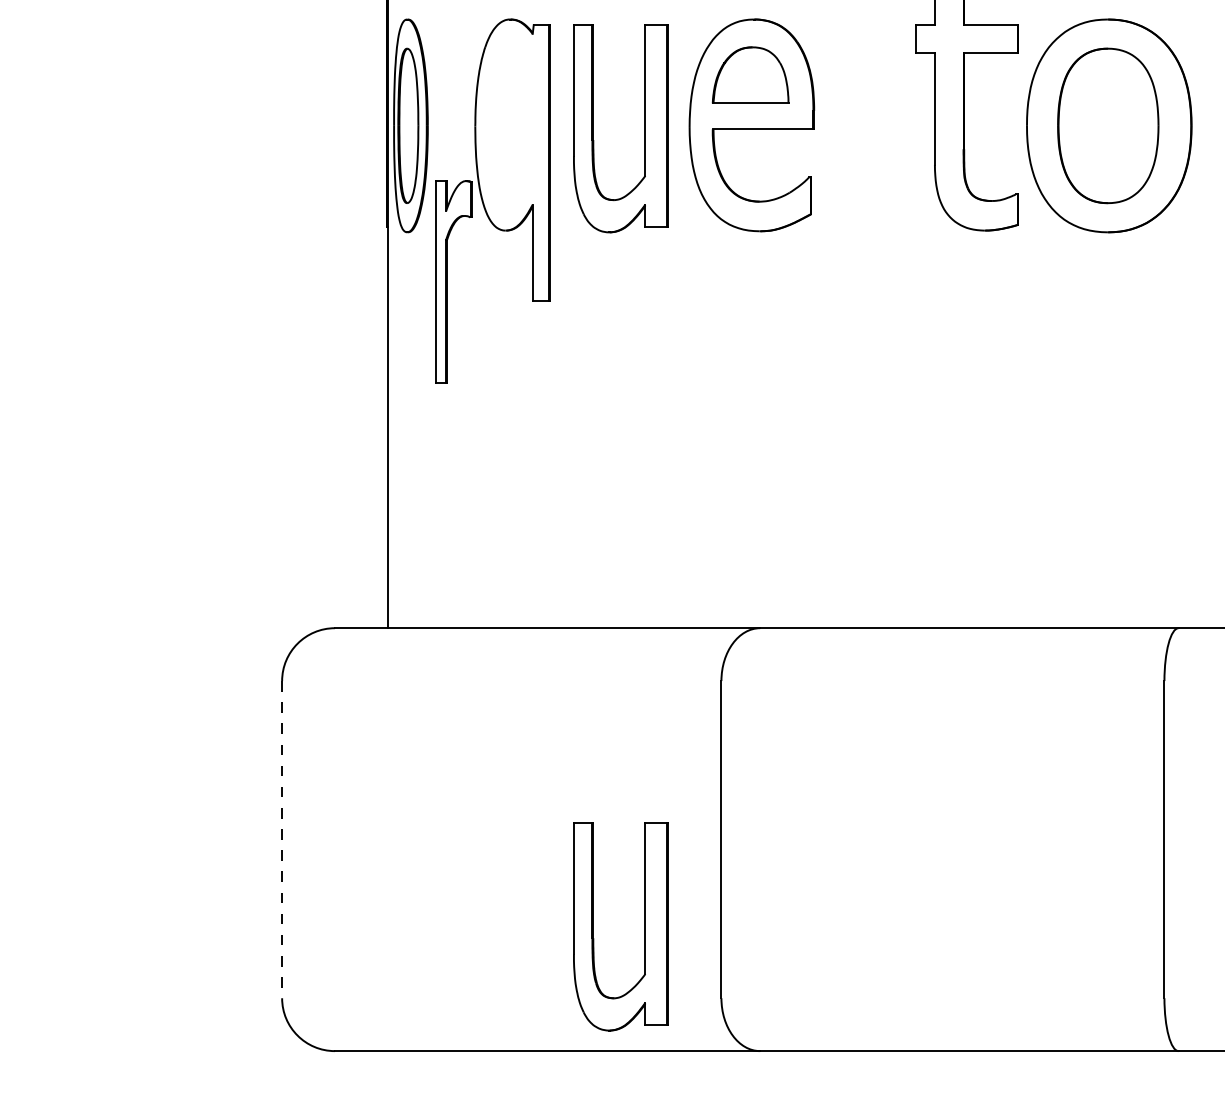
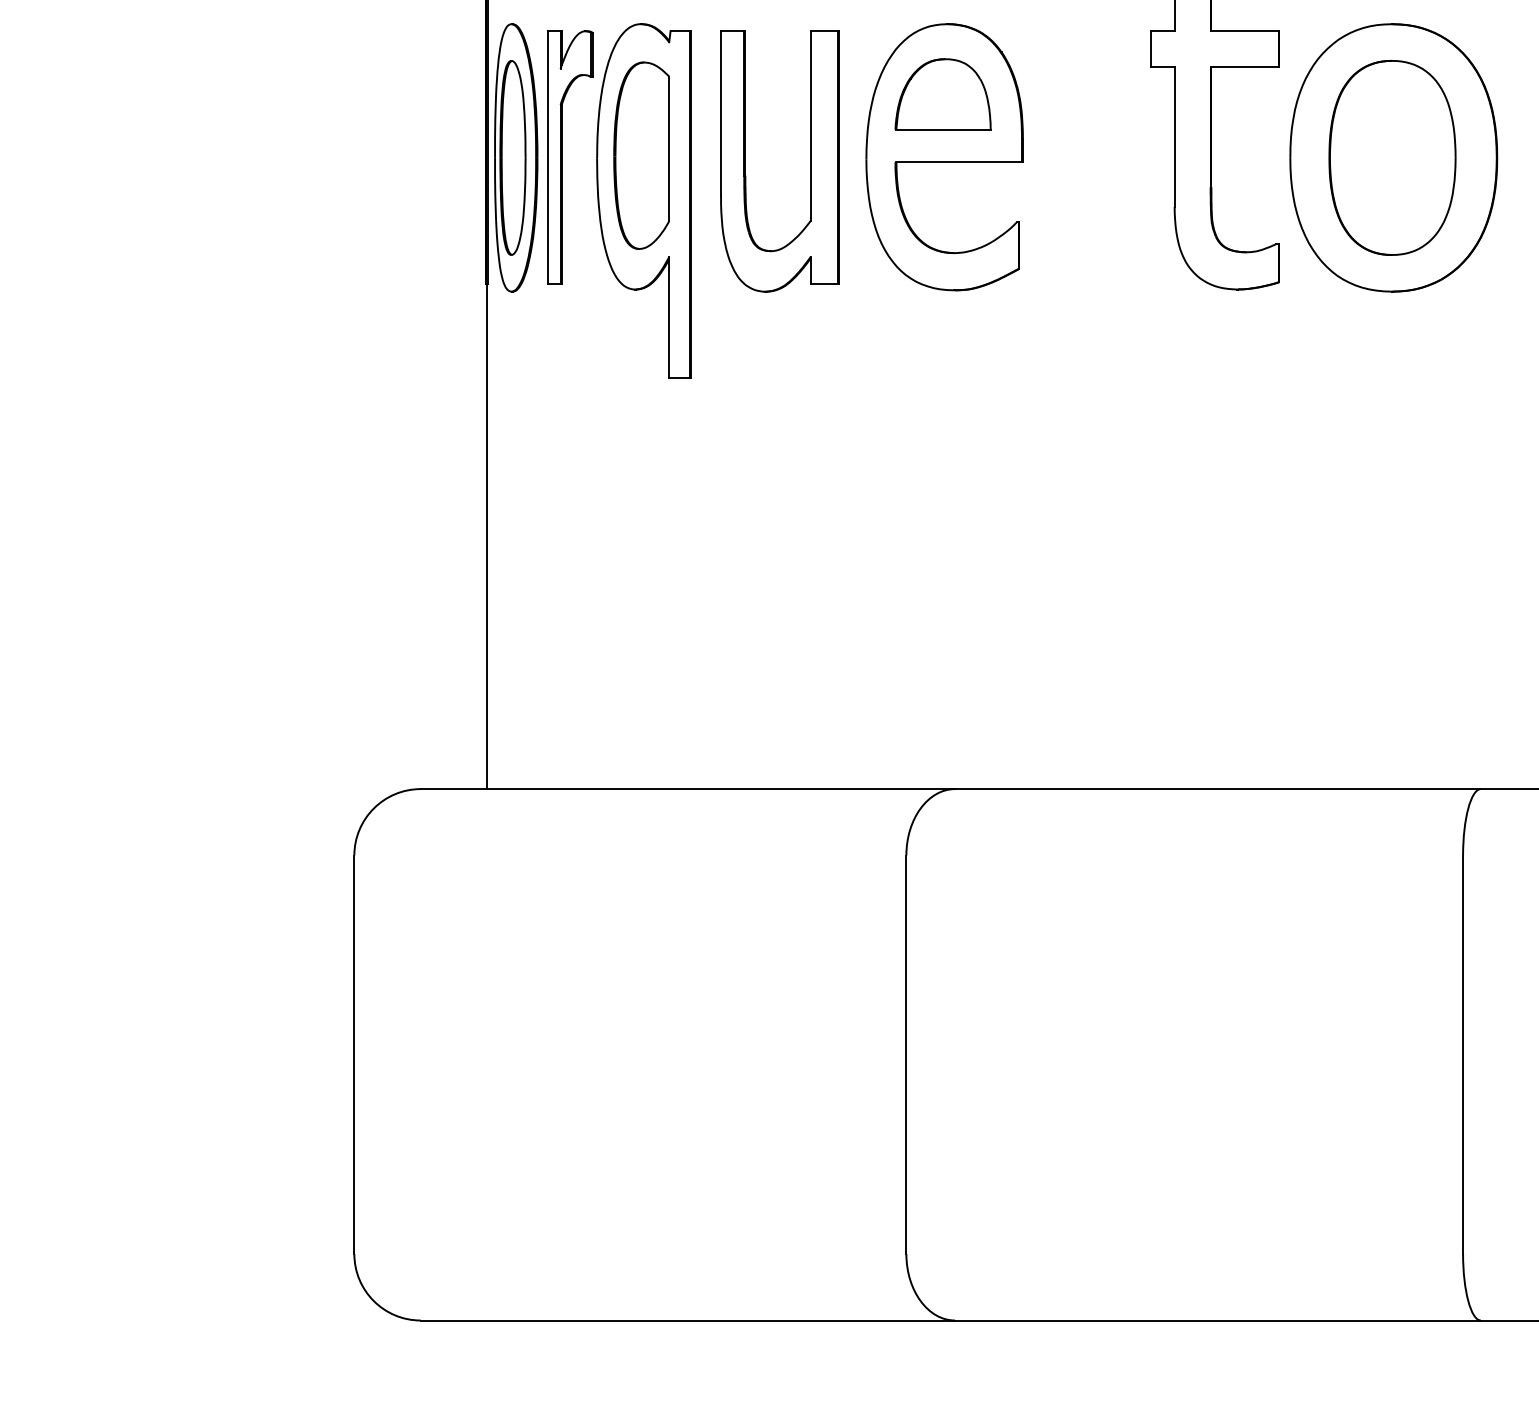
part: (510, 123) -> (641, 155), added
part: (447, 281) -> (562, 157), moved
line: (282, 840) -> (354, 1055), dashed -> solid
part: (645, 926) -> (810, 1164), removed

